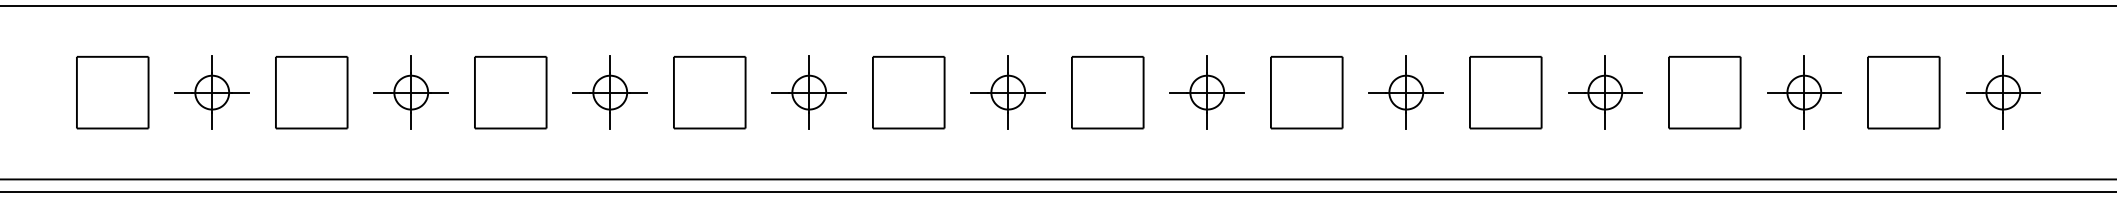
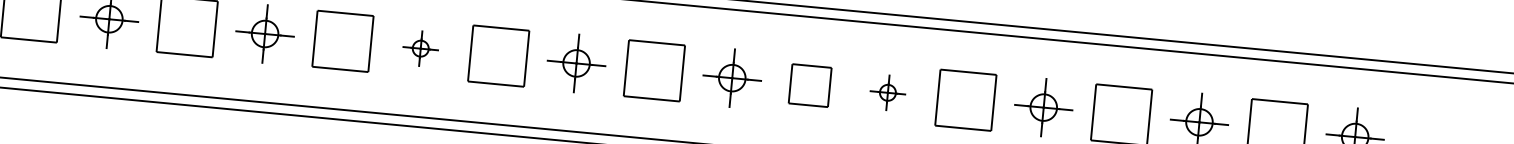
part: (808, 92) -> (420, 48), size x0.6
part: (1306, 92) -> (809, 85), size x0.7
part: (1405, 92) -> (887, 92), size x0.6

